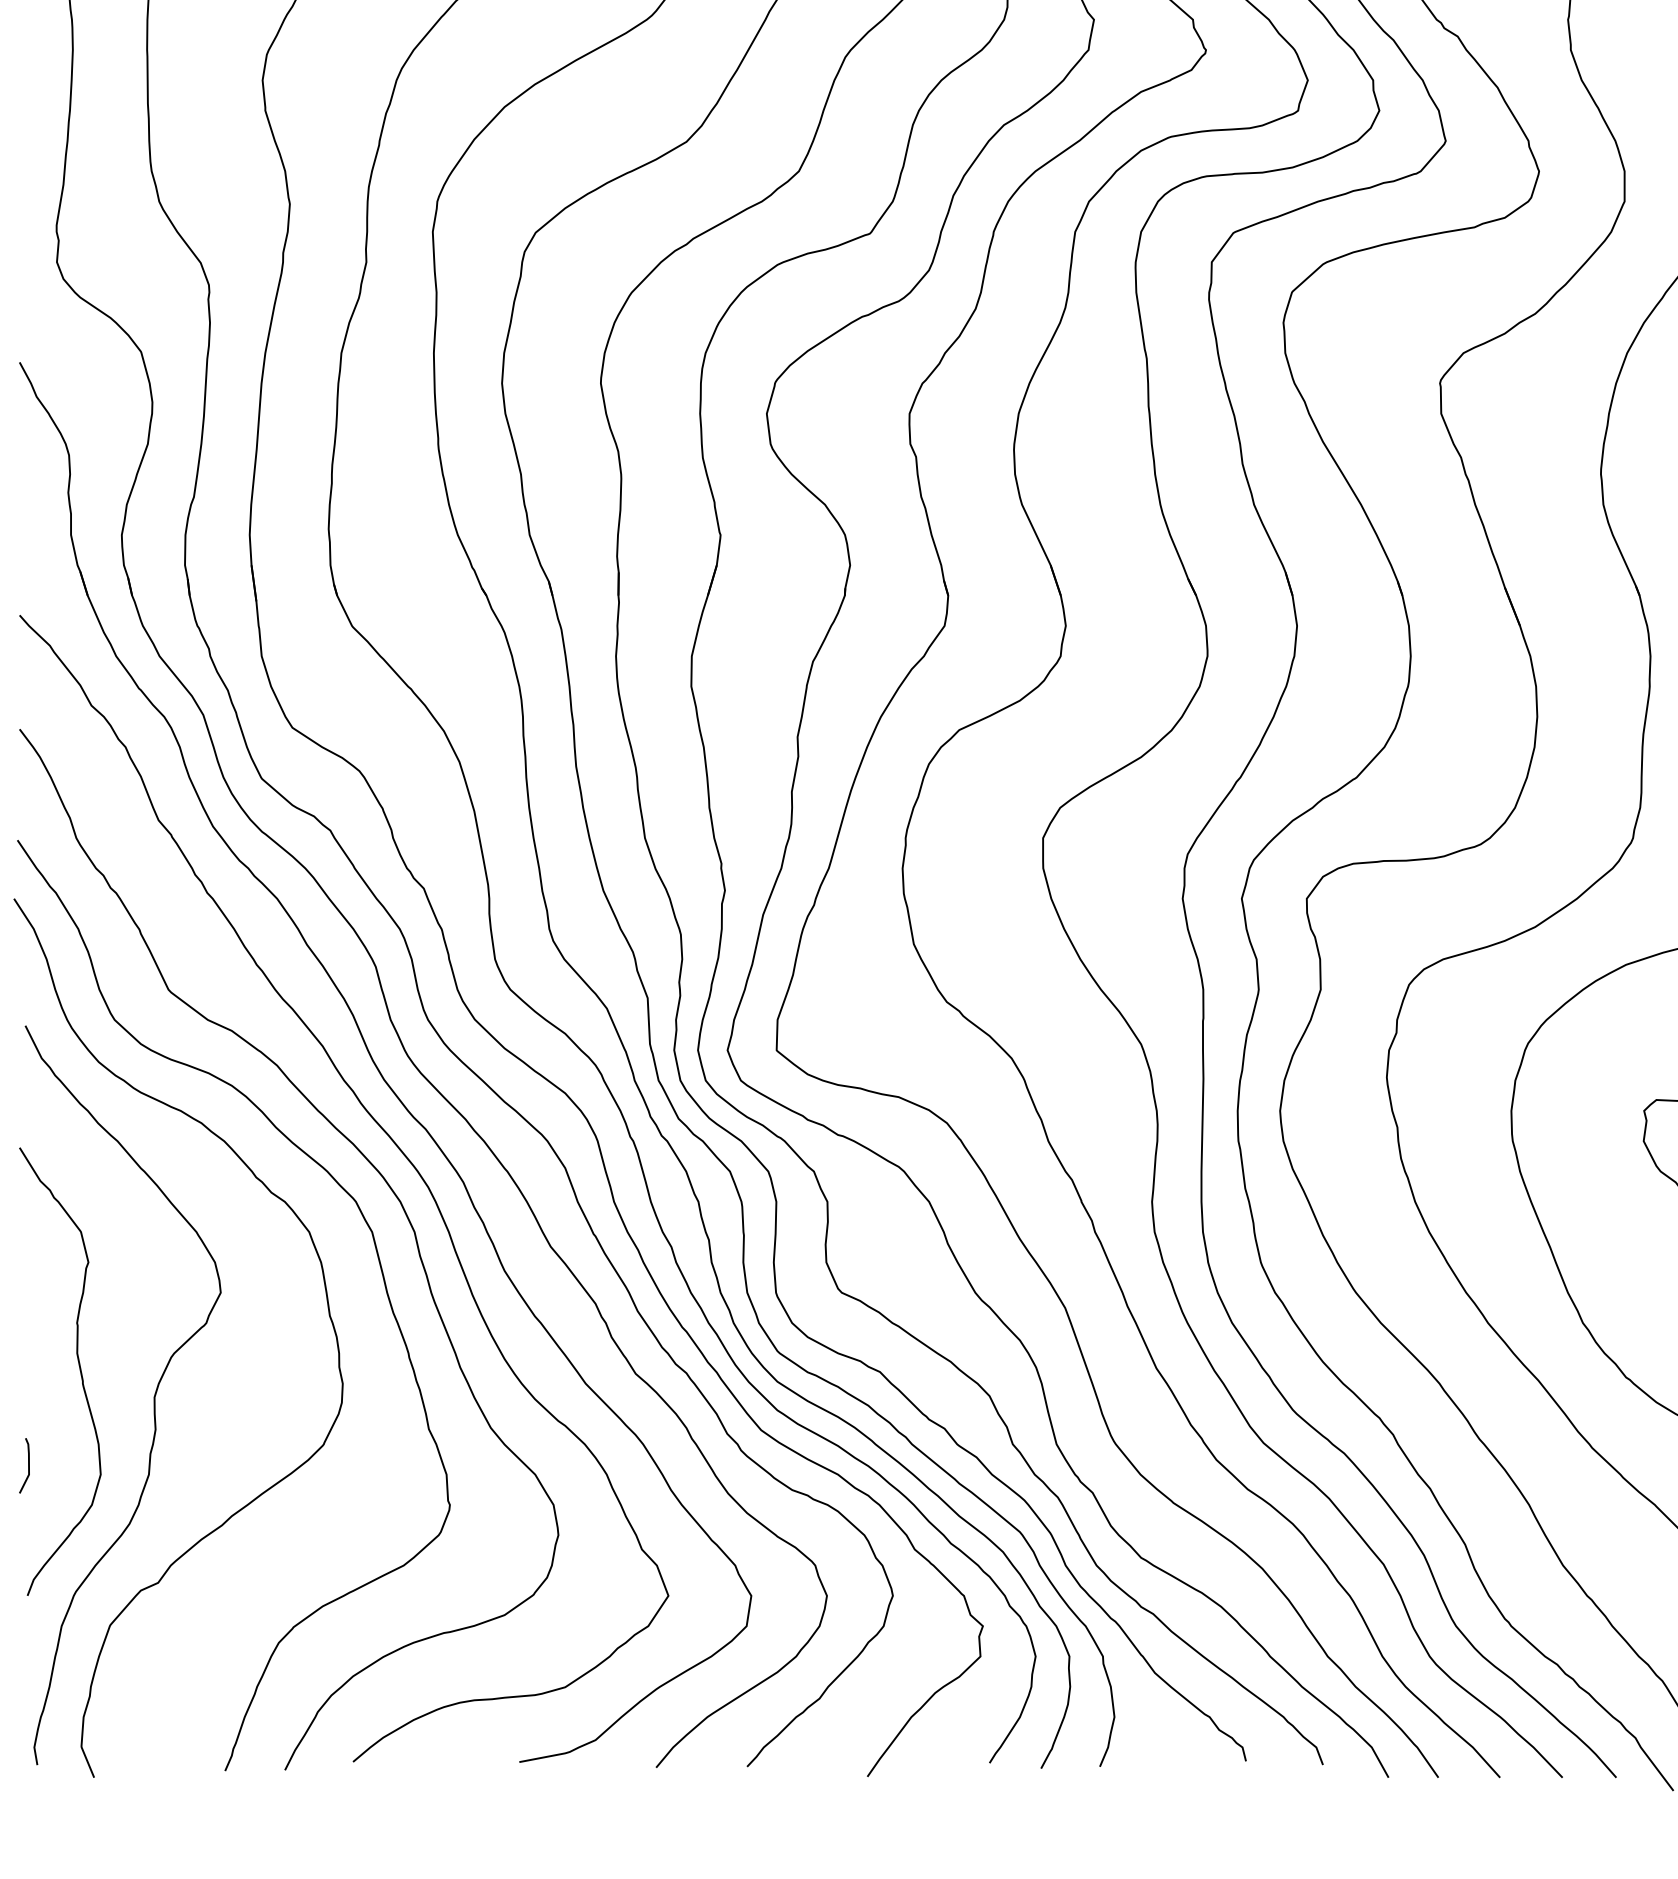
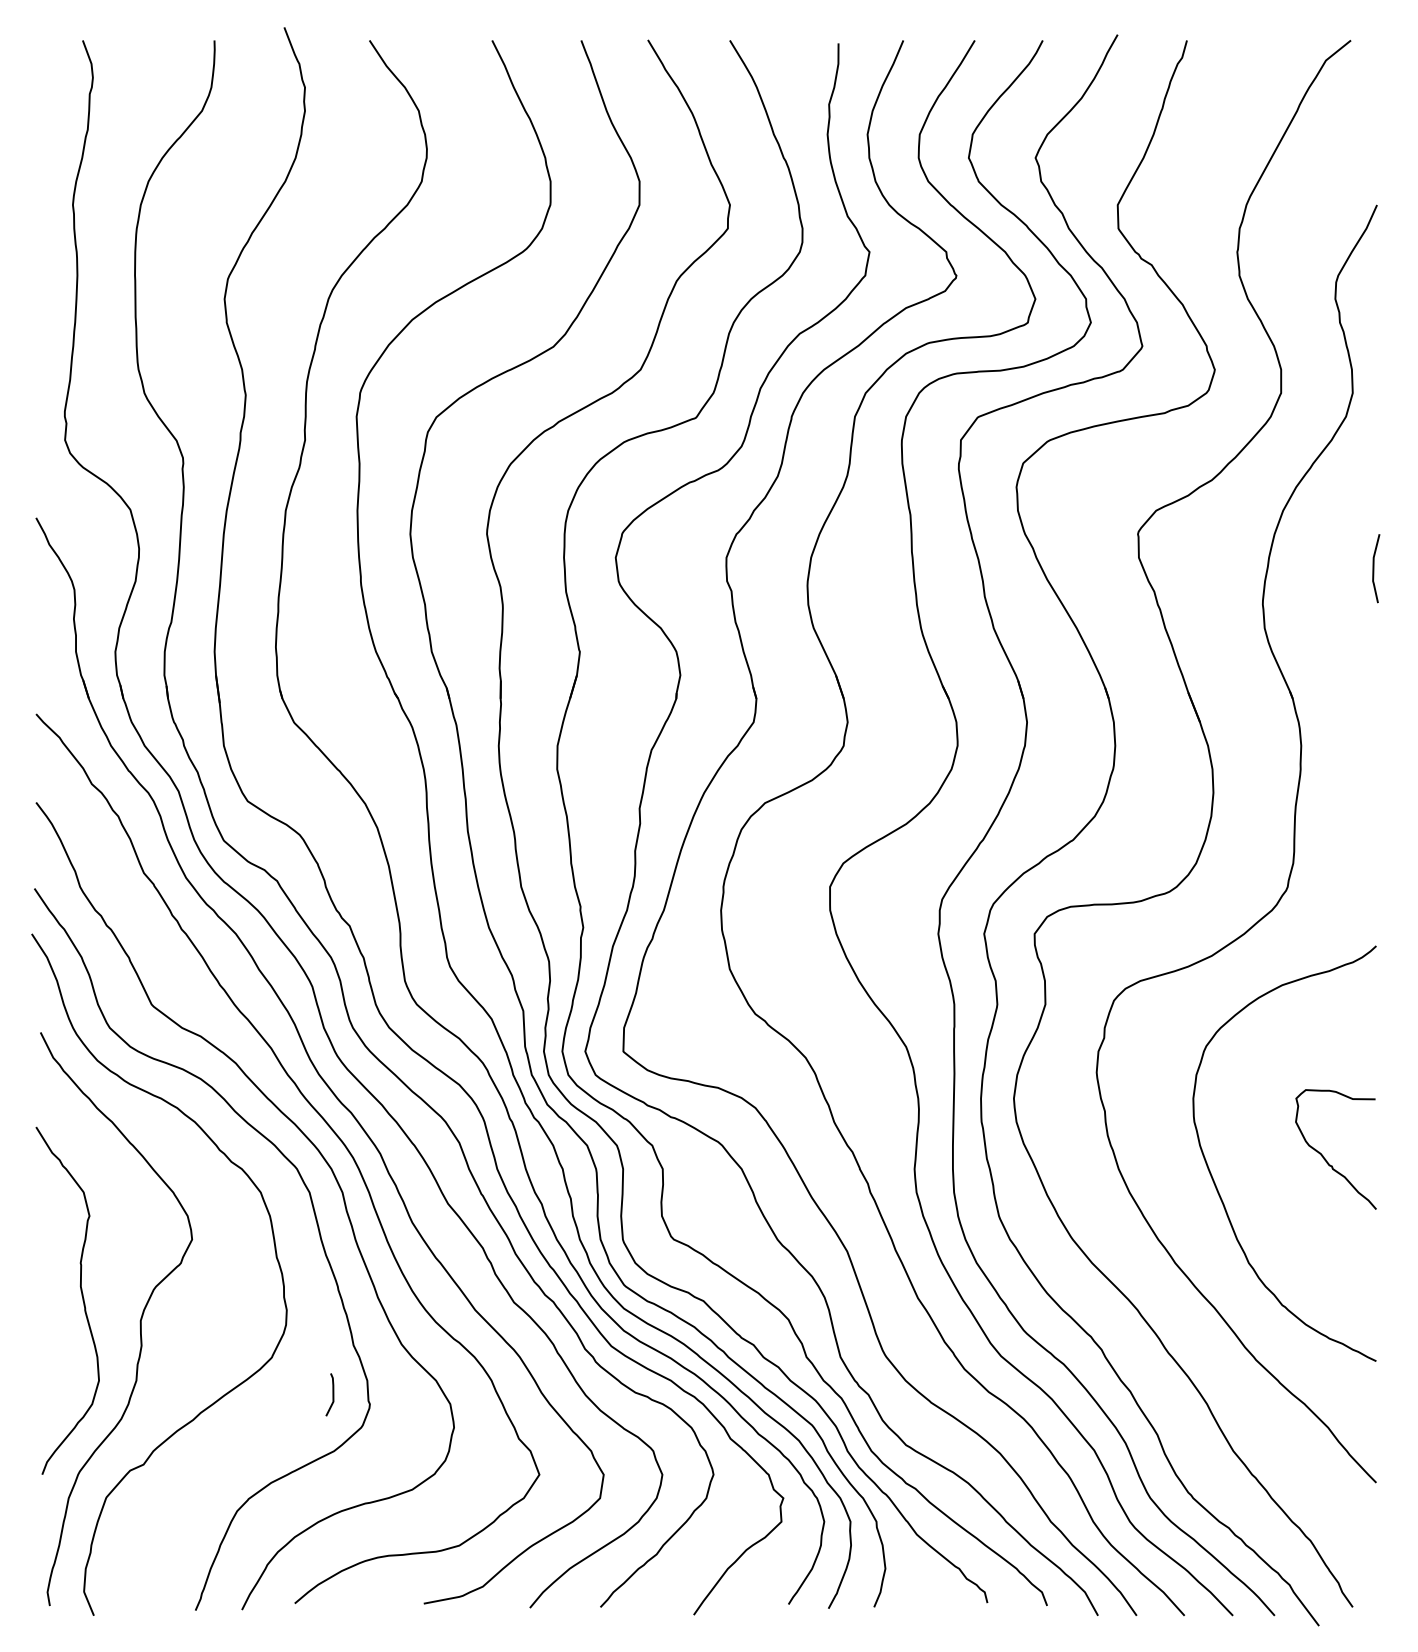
line: (27, 1465) -> (332, 1394), moved

